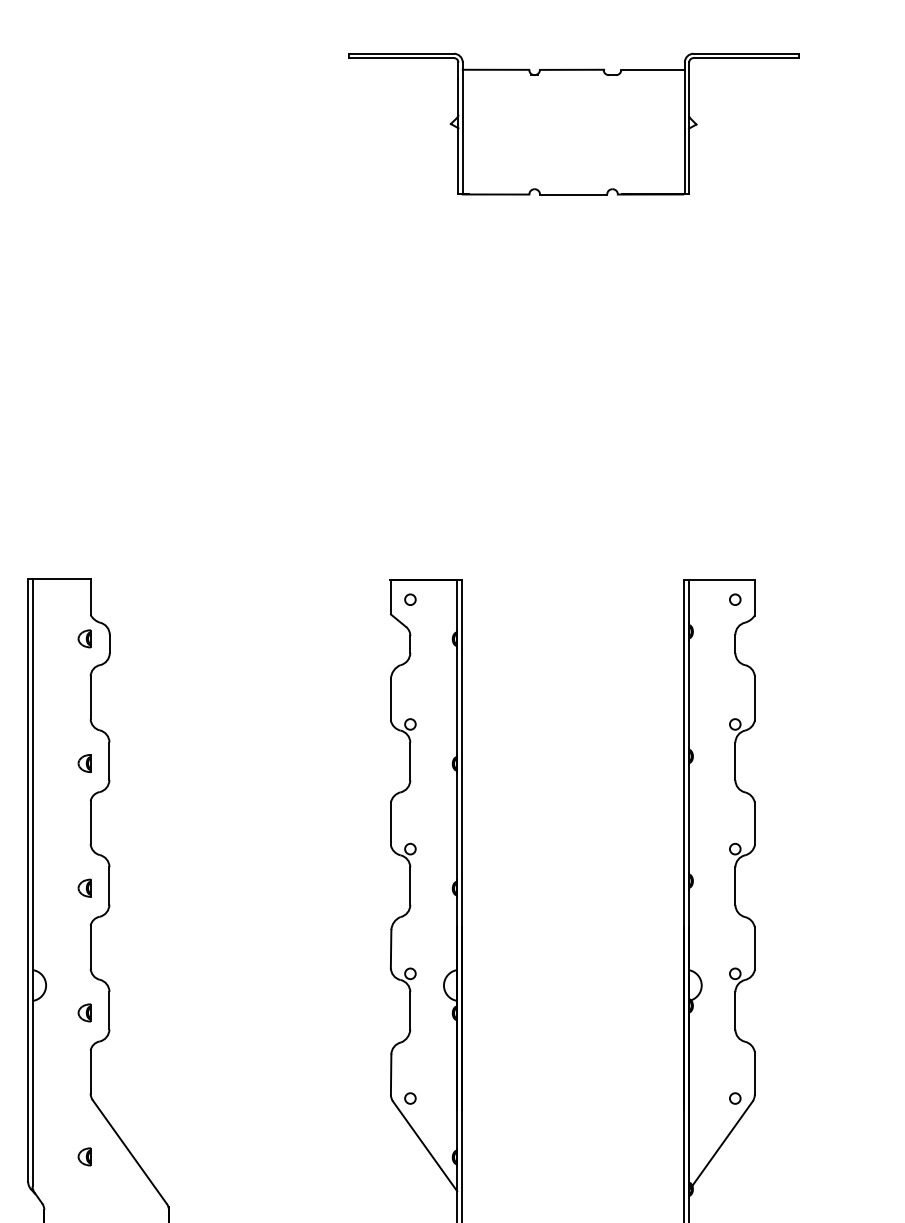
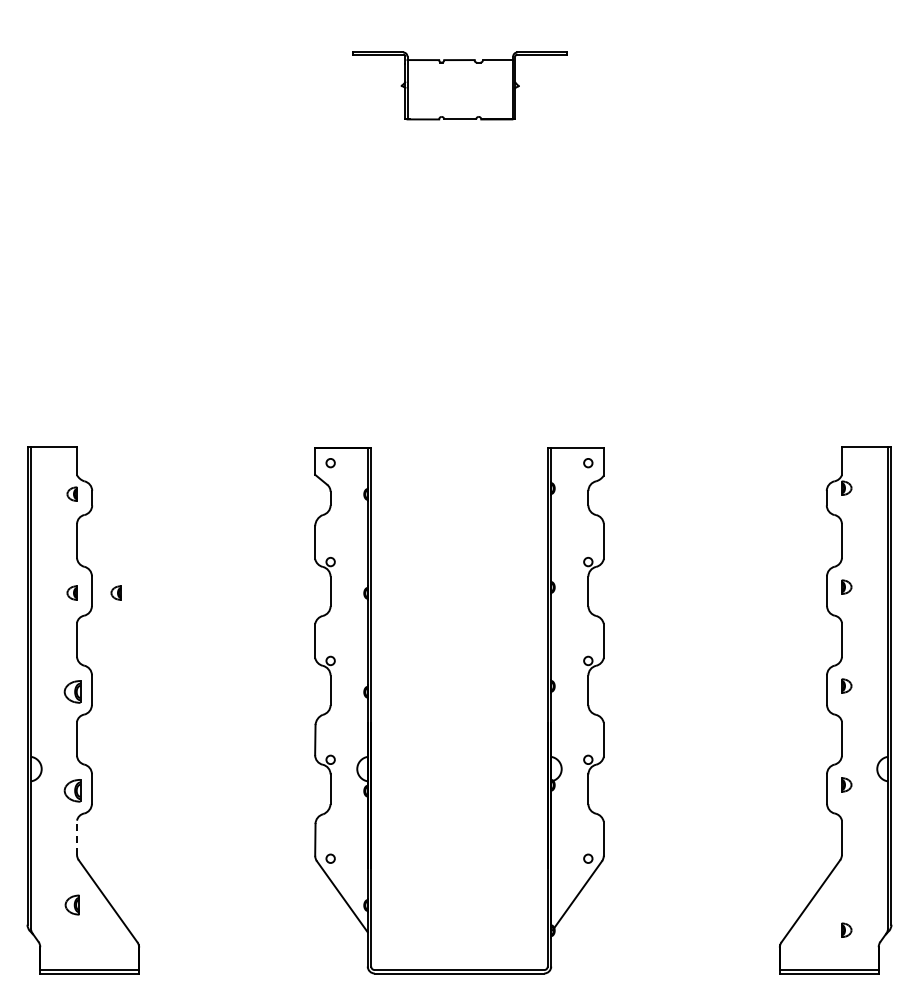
part: (574, 123) -> (460, 85), size x0.6
part: (139, 762) -> (115, 592), added
part: (83, 887) -> (71, 691), size x1.6
part: (83, 1012) -> (71, 790), size x1.6
line: (91, 1071) -> (77, 837), solid -> dashed
part: (83, 1156) -> (71, 904), size x1.4

